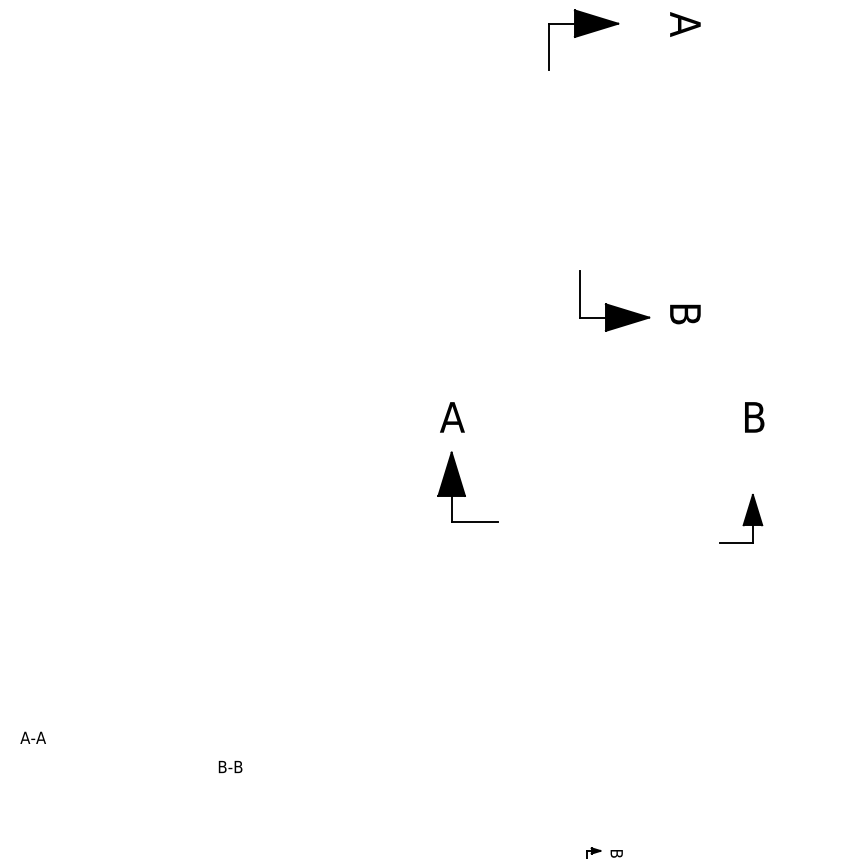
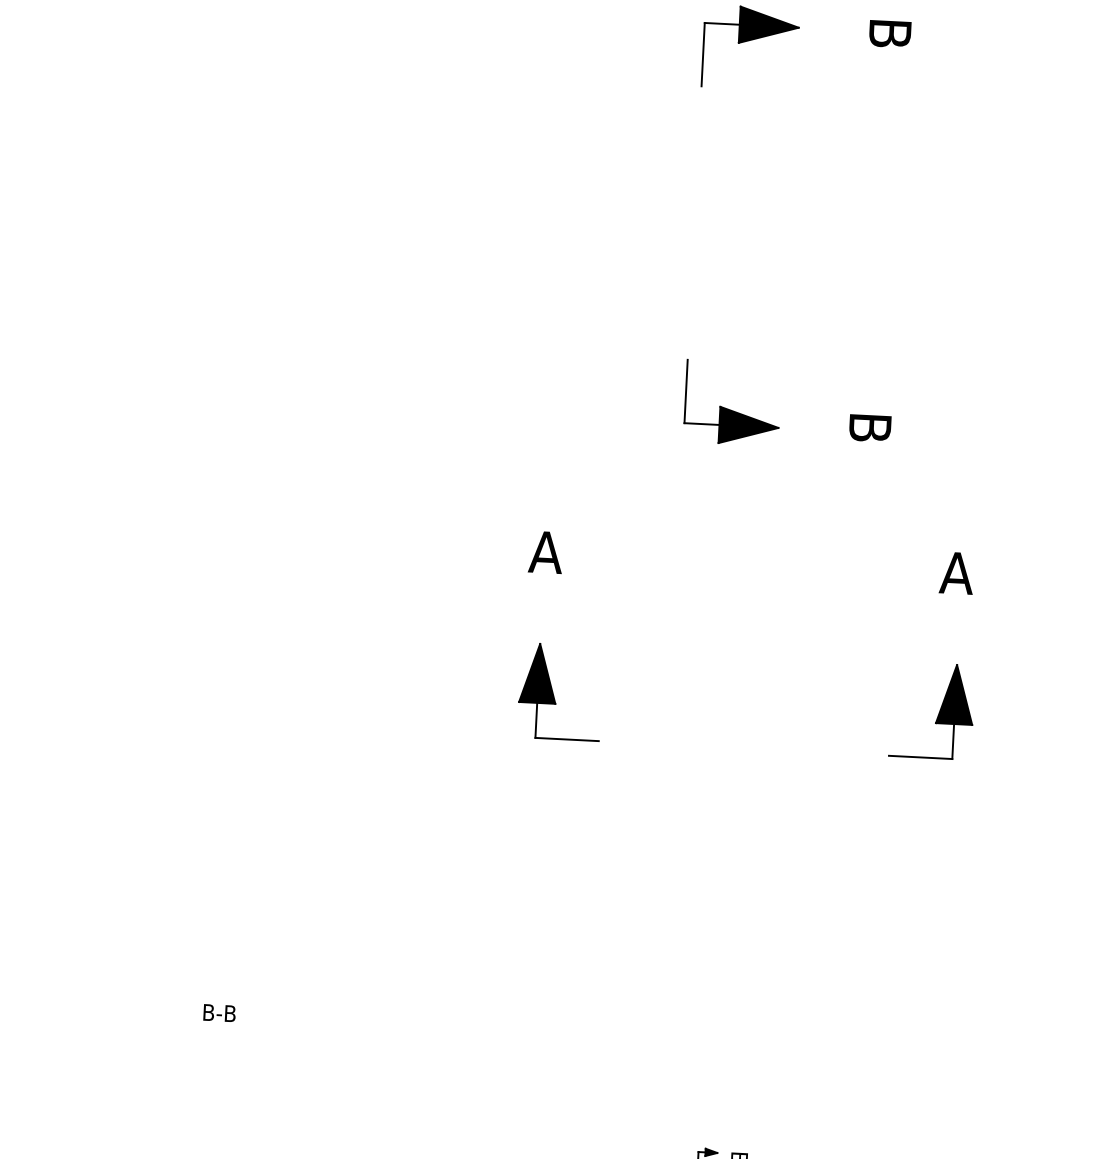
text: (685, 24) -> (890, 33), A -> B
part: (614, 300) -> (732, 402), moved
text: (753, 417) -> (955, 573), B -> A
part: (467, 486) -> (559, 691), moved
part: (741, 518) -> (932, 710), size x1.43

